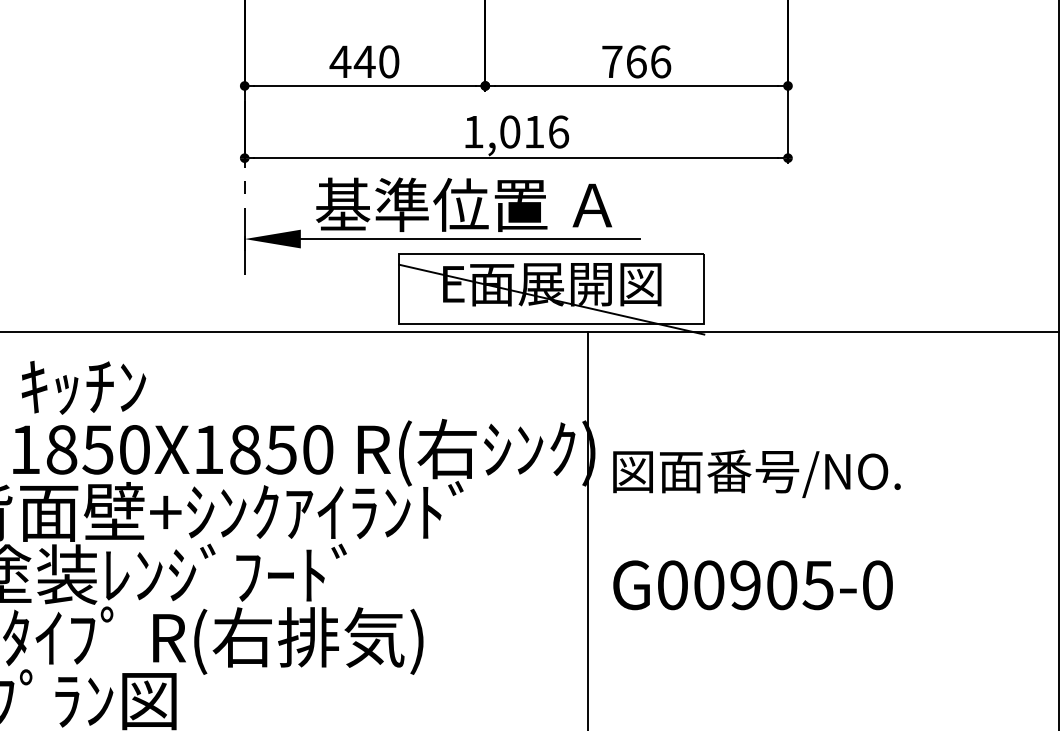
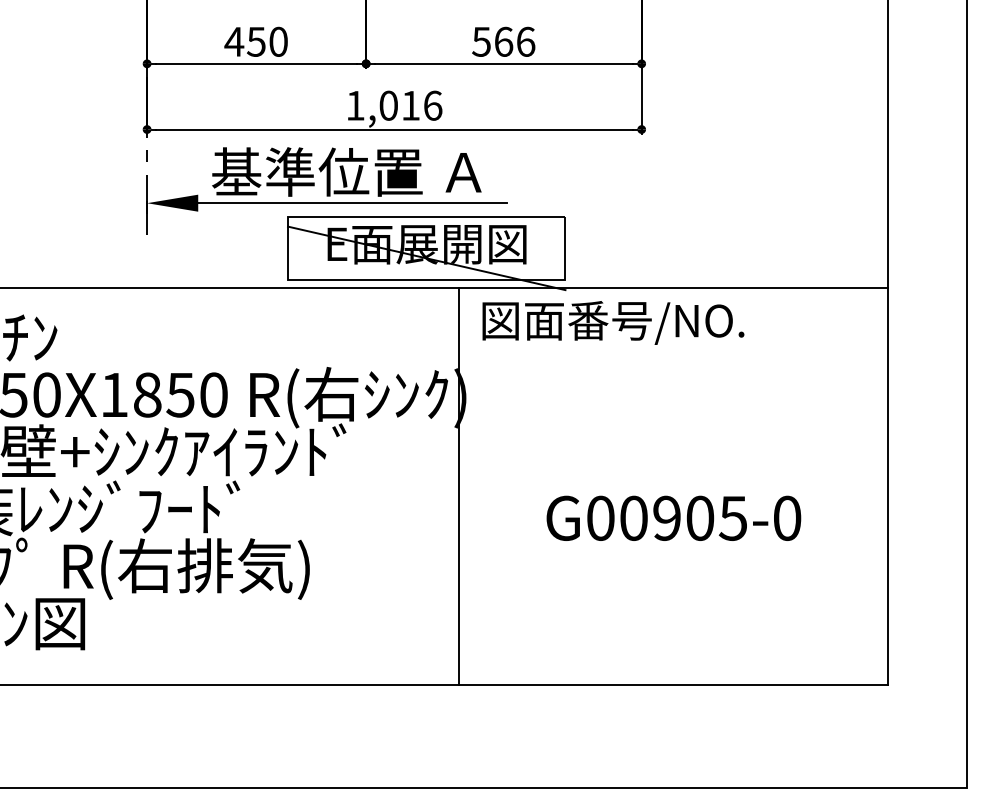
text: (364, 61) -> (256, 41), 440 -> 450
text: (612, 61) -> (481, 41), 766 -> 566
text: (757, 473) -> (613, 322), moved
text: (752, 584) -> (673, 517), moved

